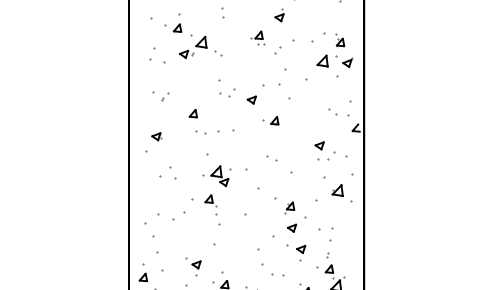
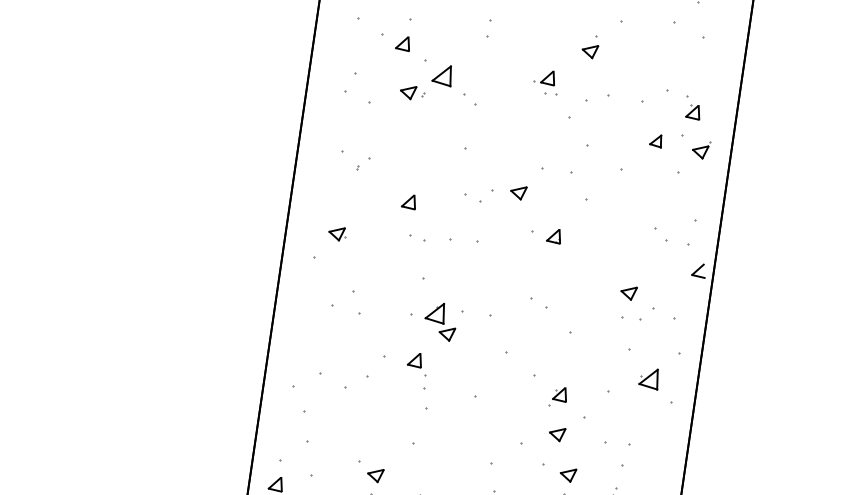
part: (277, 50) -> (577, 109), size x1.6
part: (322, 60) -> (656, 139), size x0.6
part: (227, 92) -> (478, 194), moved

